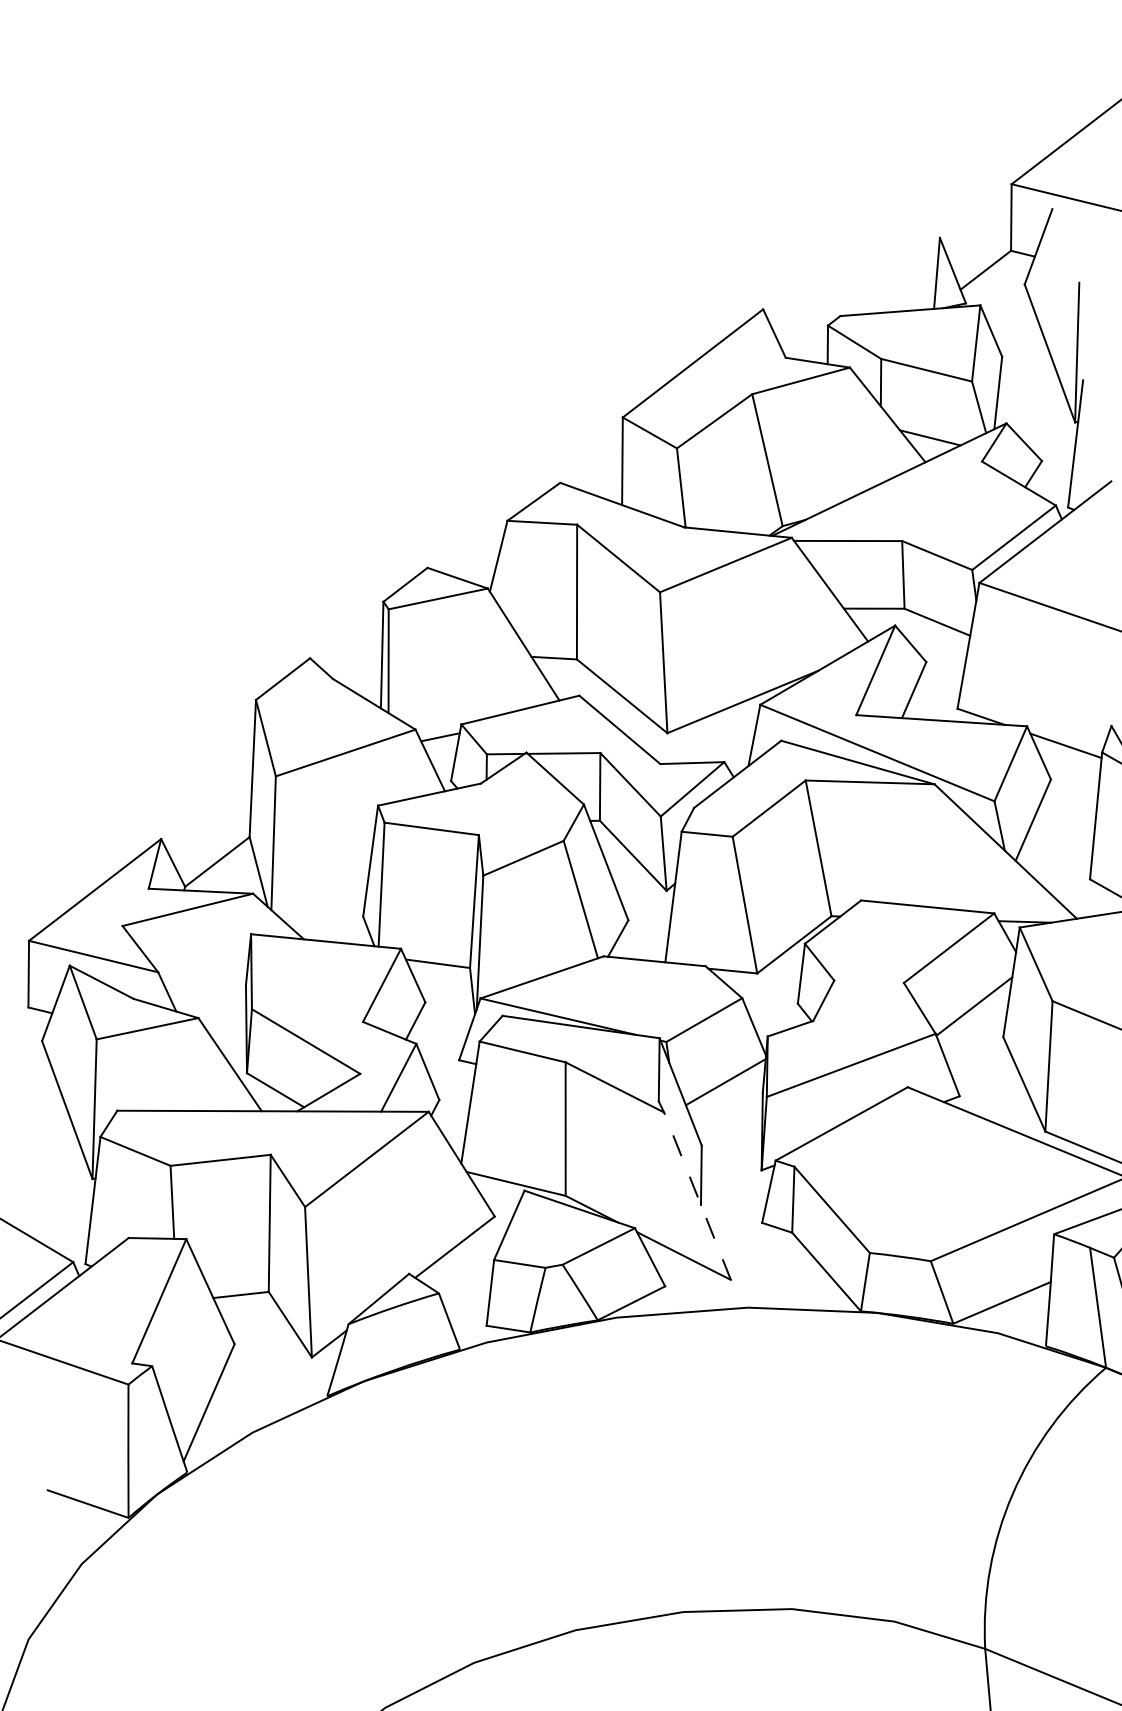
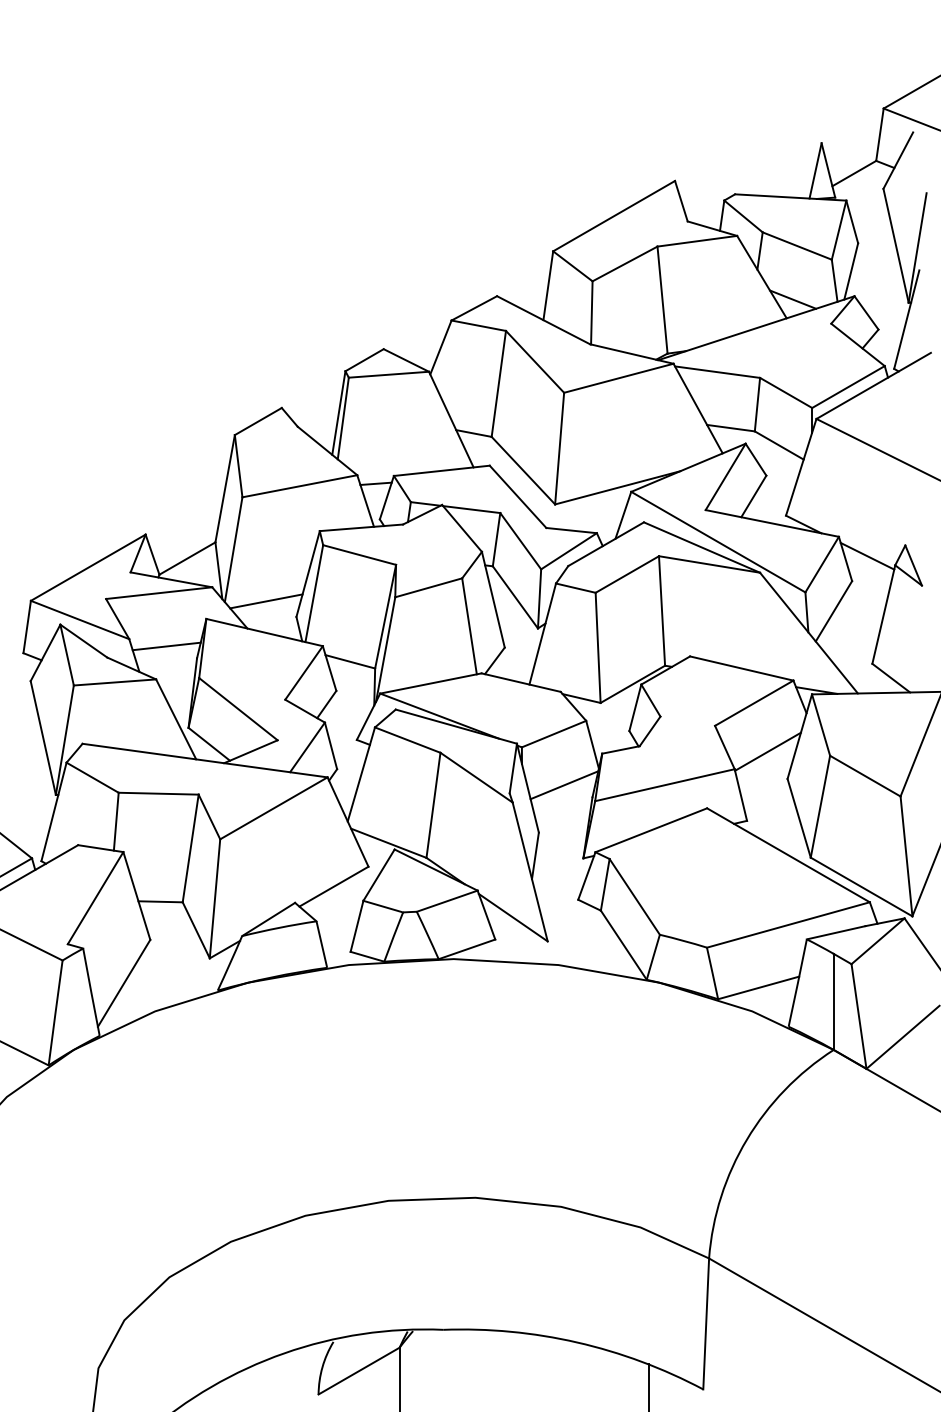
line: (323, 902) -> (266, 601), added
line: (205, 975) -> (166, 646), added
line: (697, 1195) -> (530, 871), dashed -> solid

